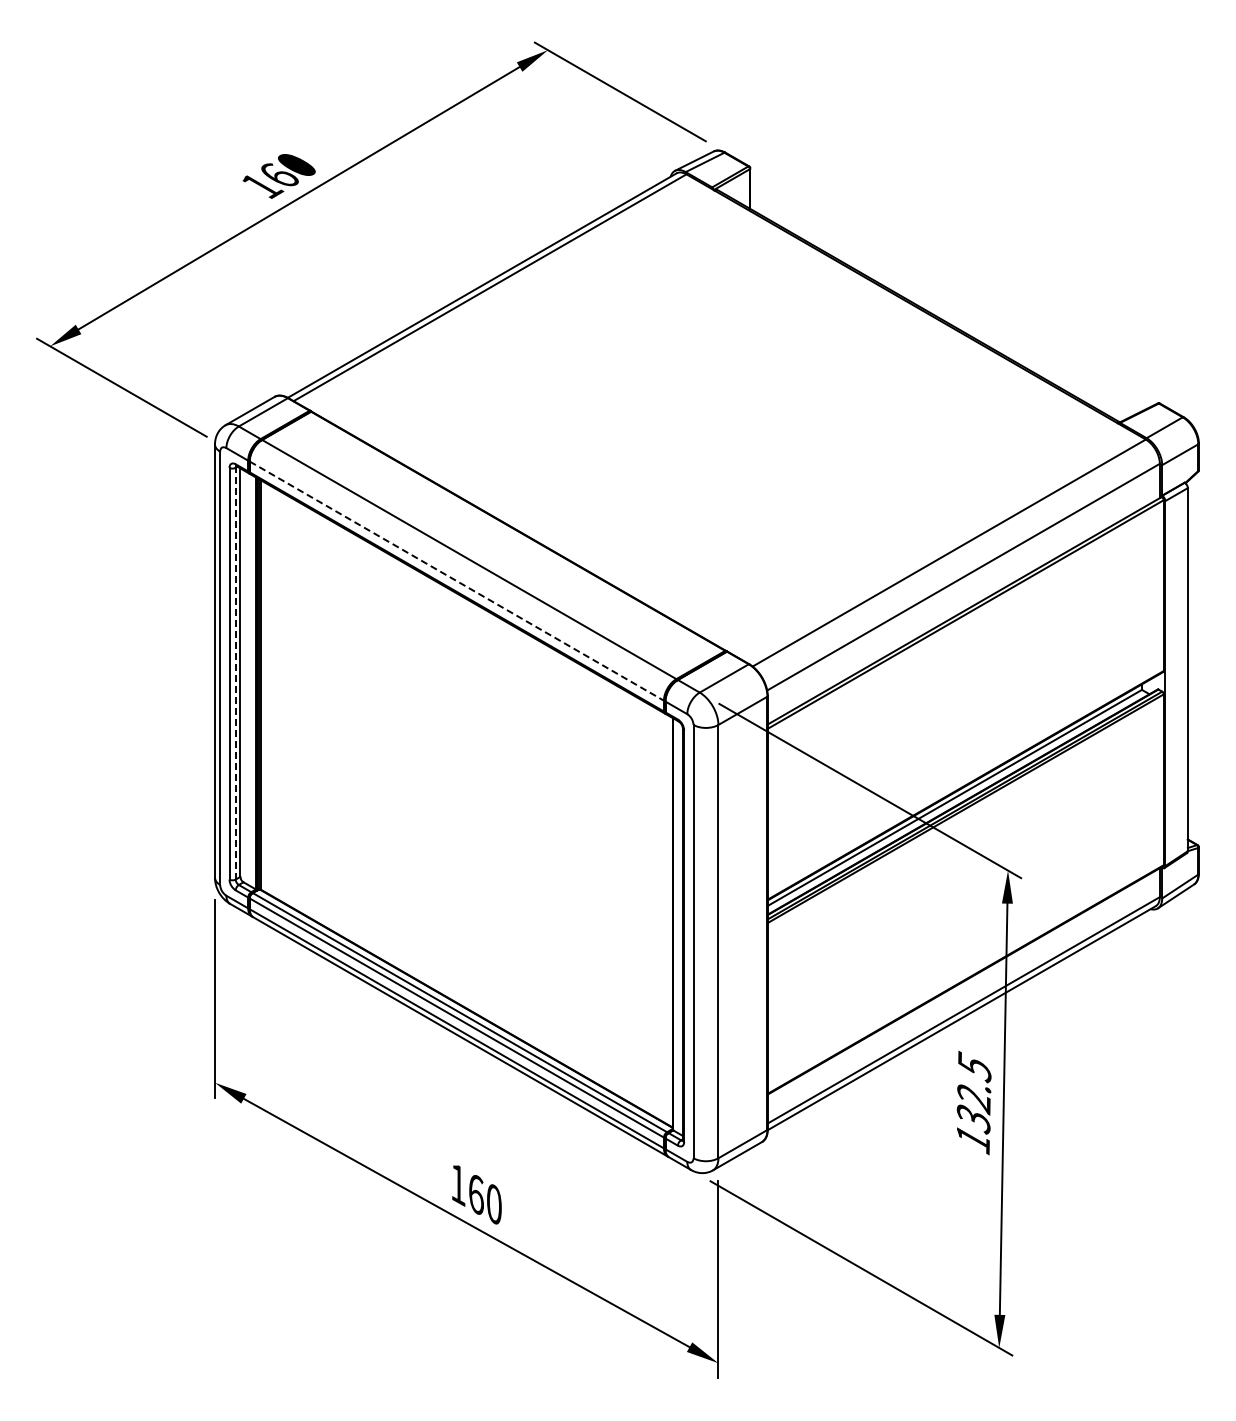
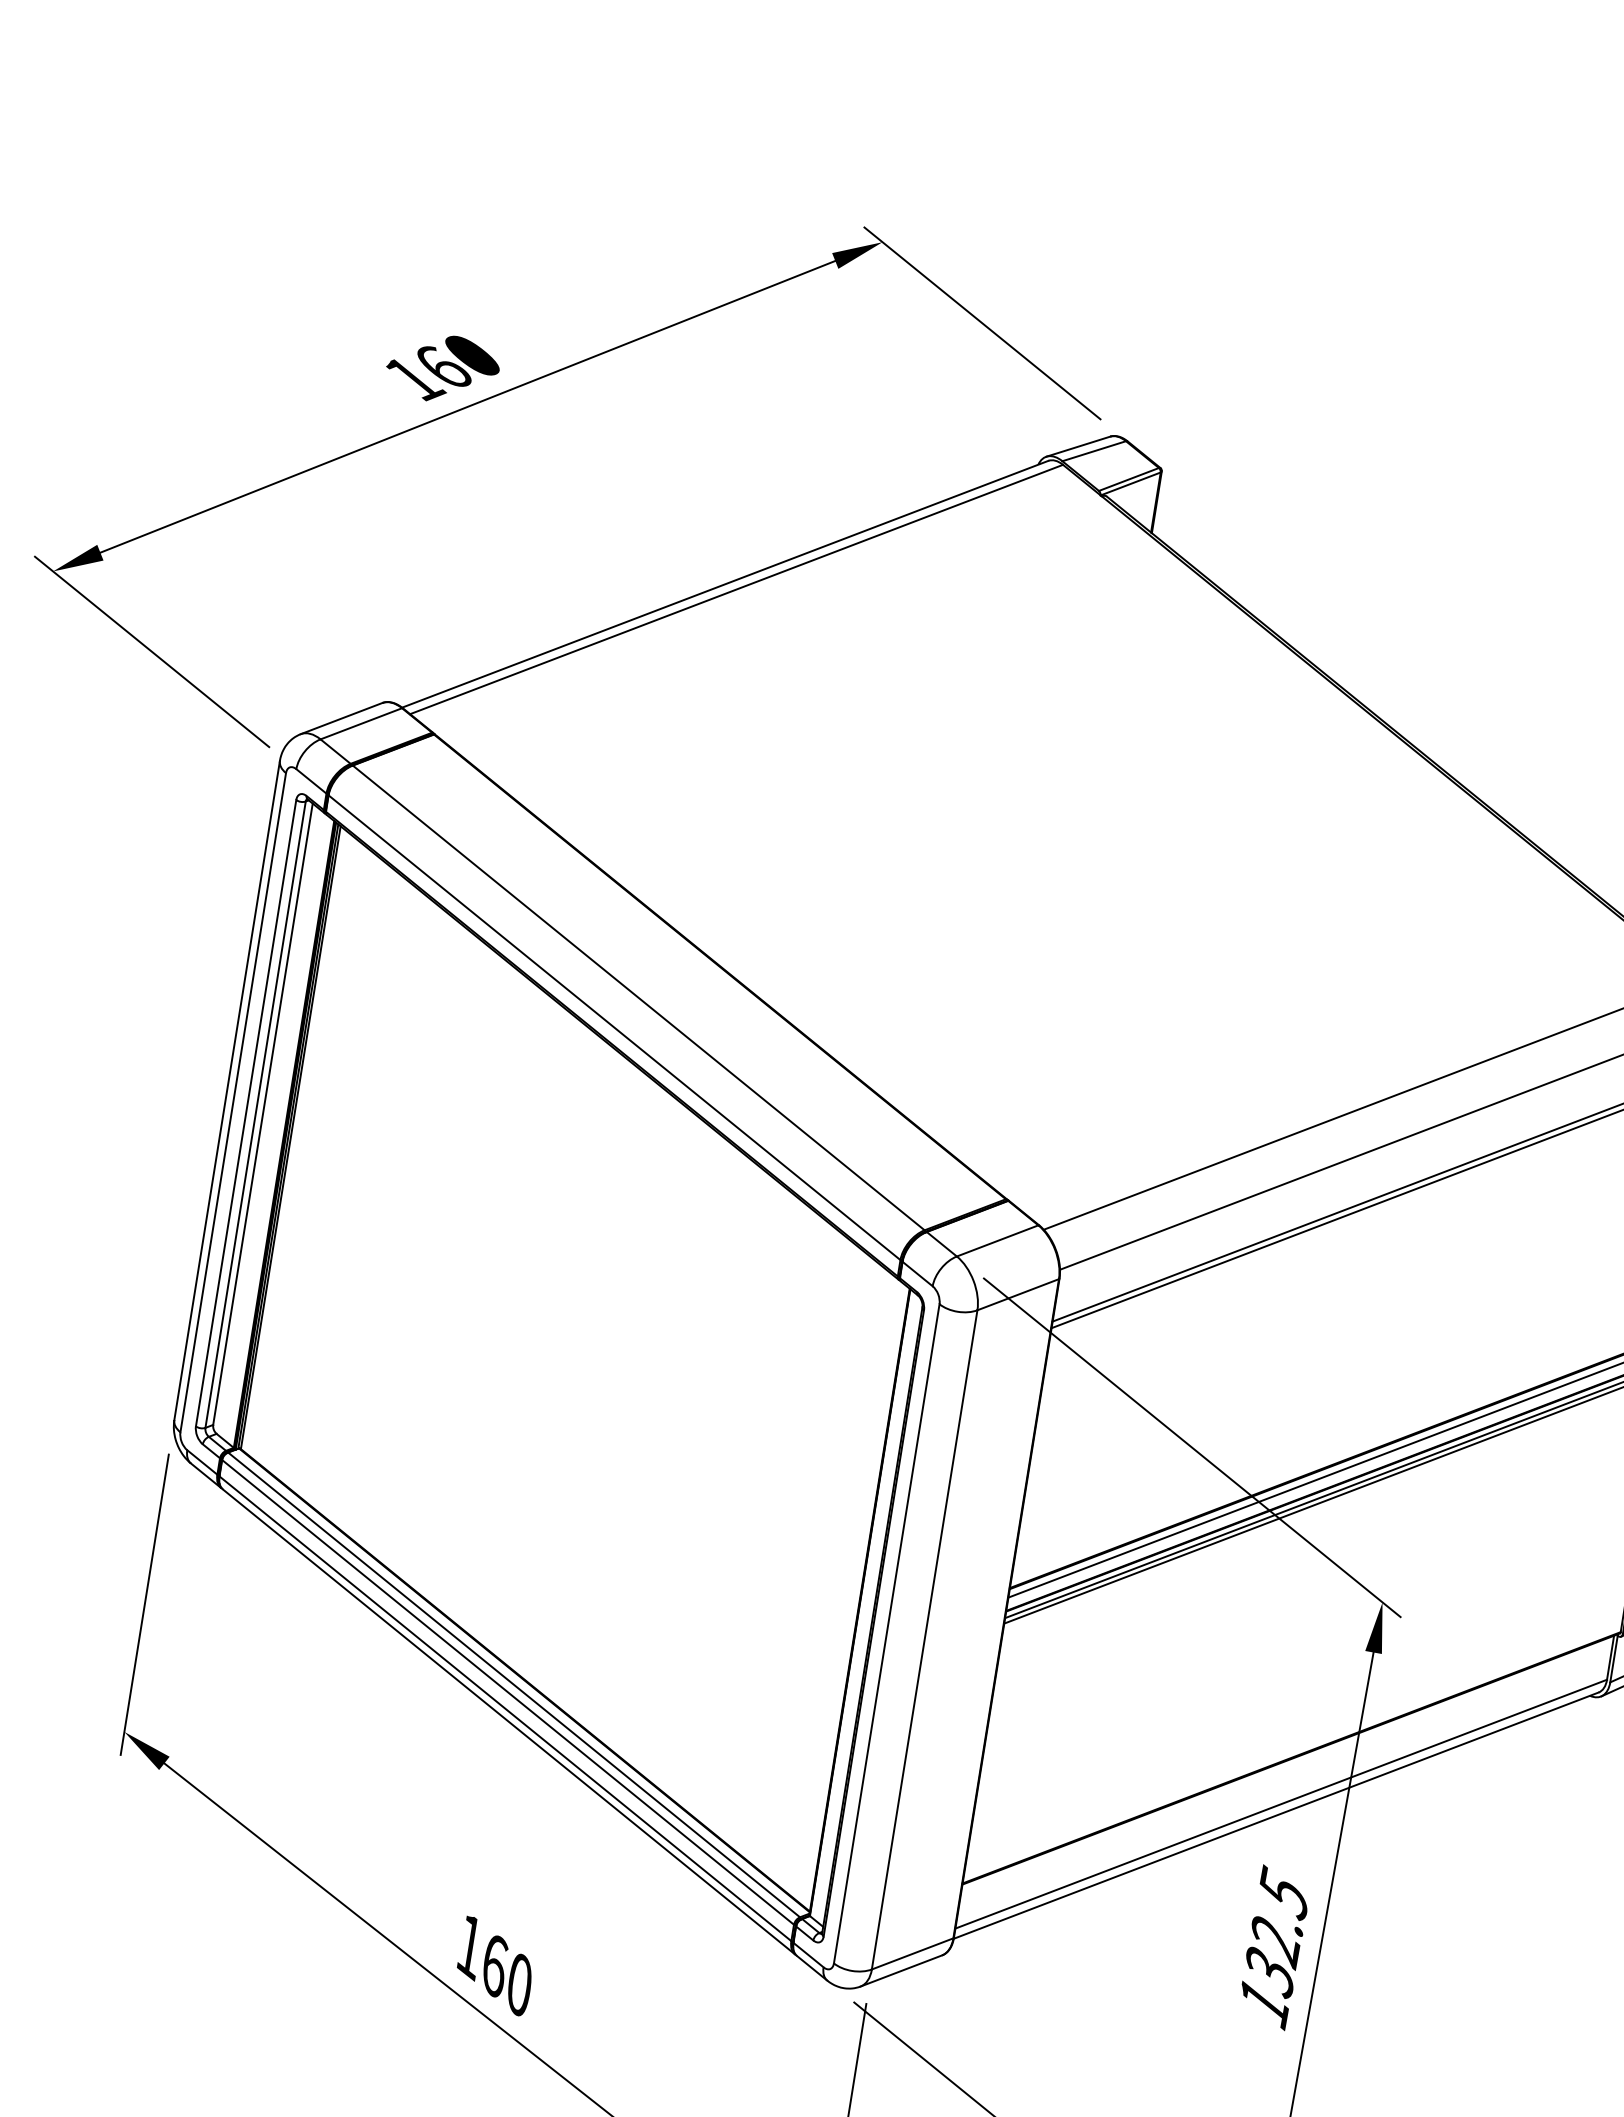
line: (457, 581) -> (615, 1028), dashed -> solid
line: (235, 673) -> (255, 1114), dashed -> solid

